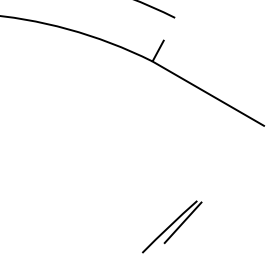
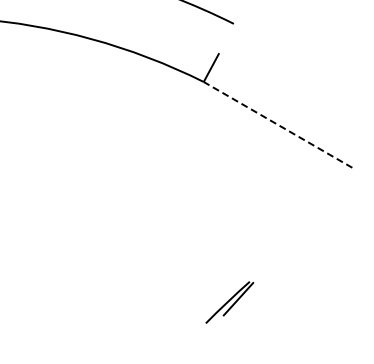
line: (208, 93) -> (278, 124), solid -> dashed
part: (171, 226) -> (229, 302), size x0.6

